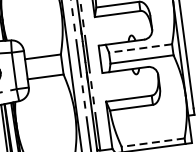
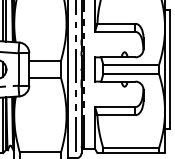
line: (140, 48) -> (131, 64), dashed -> solid
line: (153, 143) -> (131, 148), dashed -> solid

